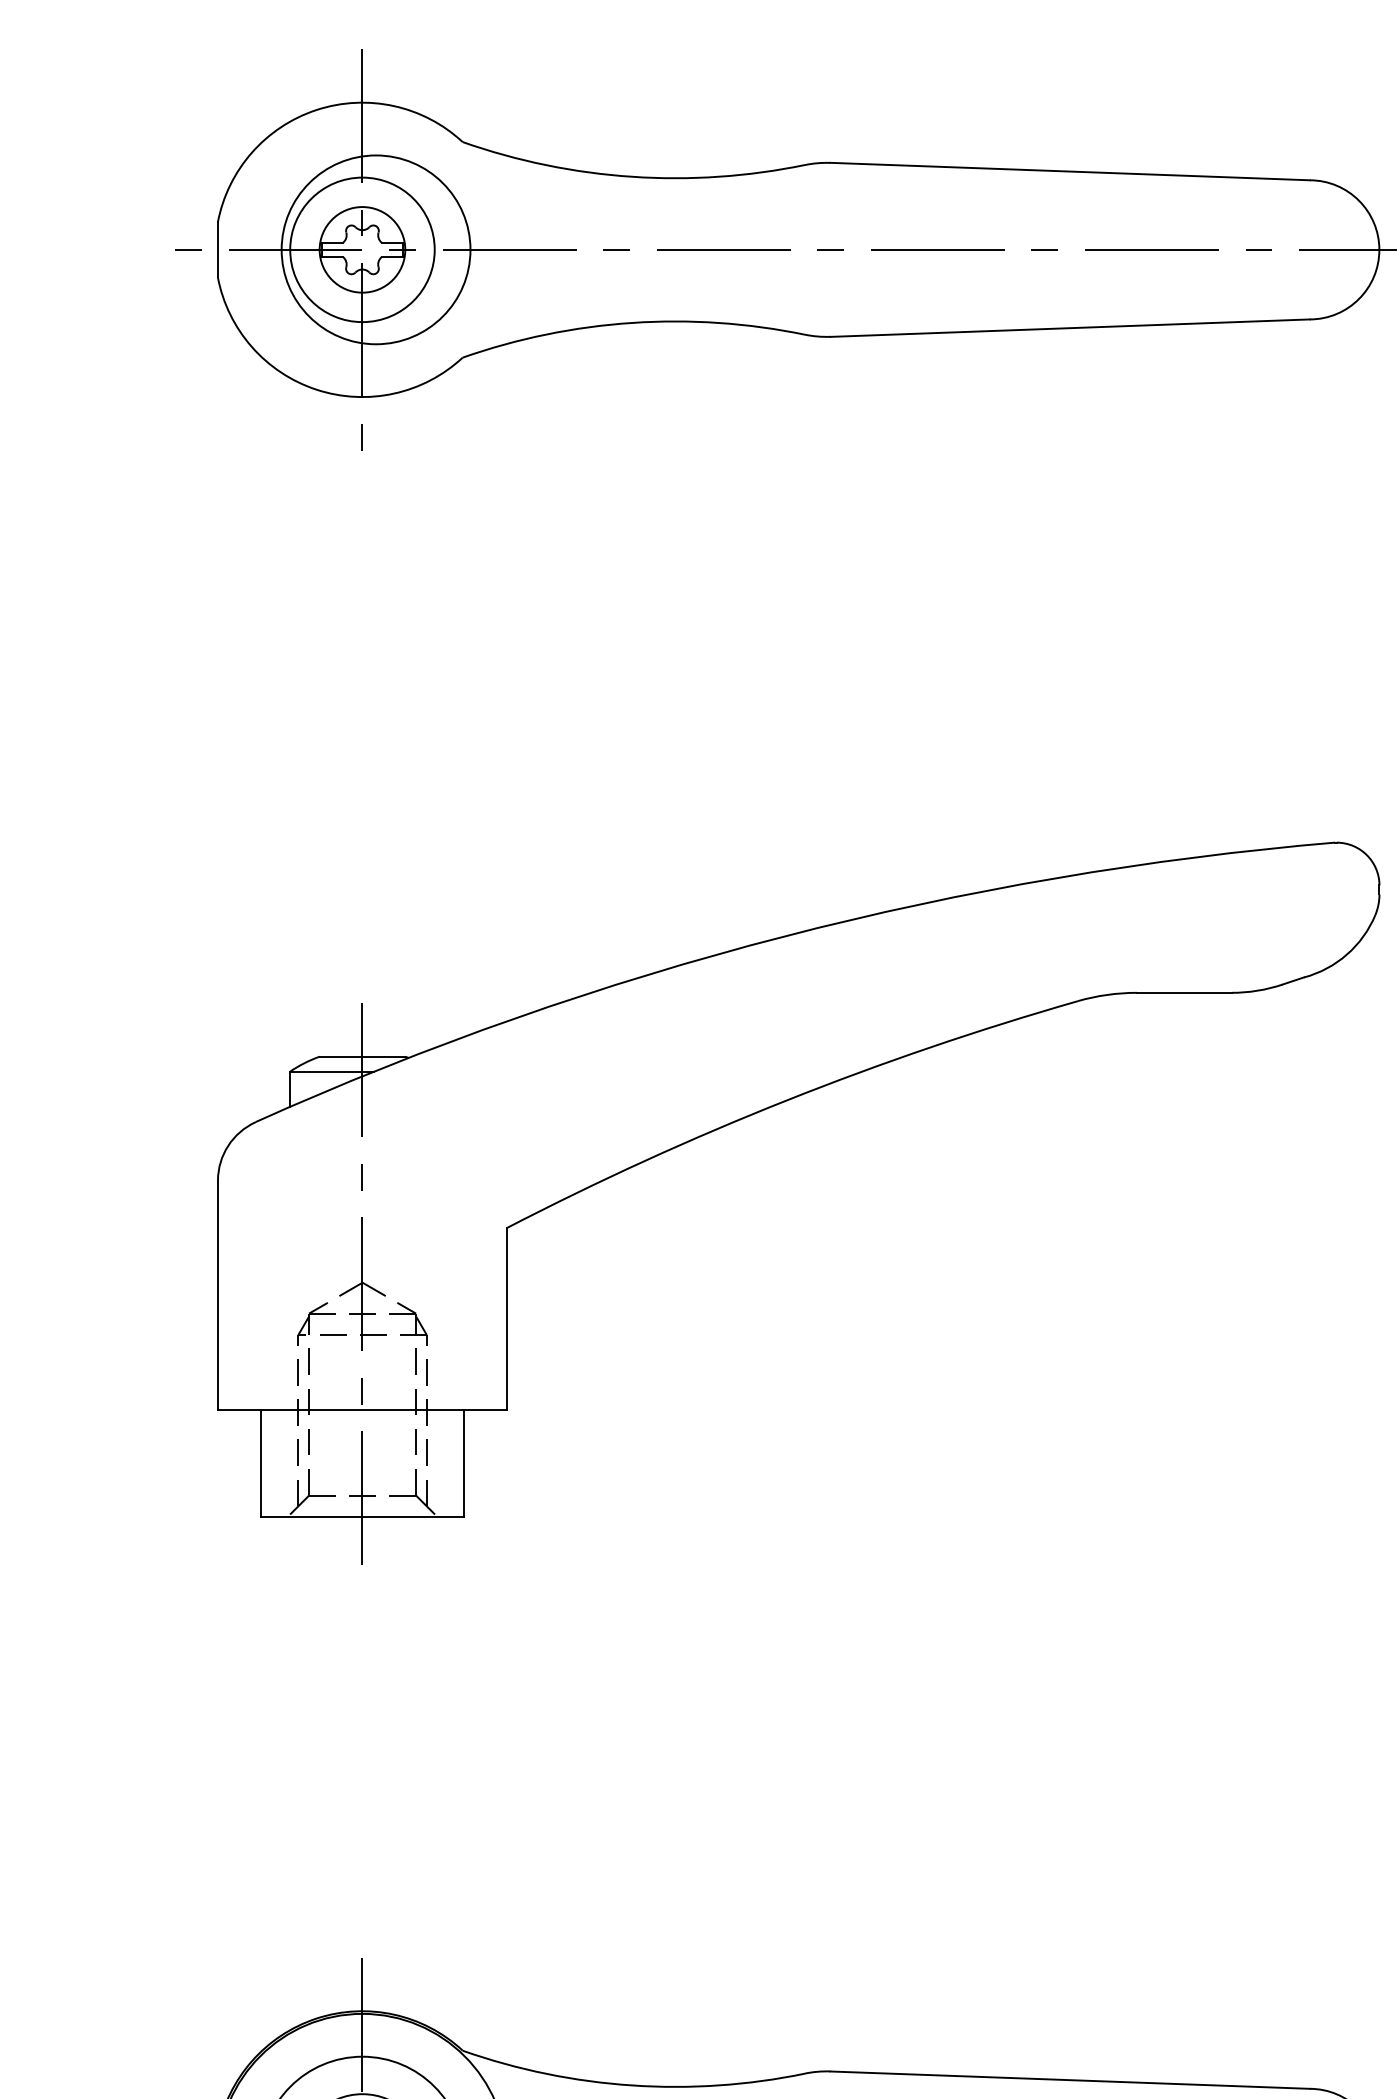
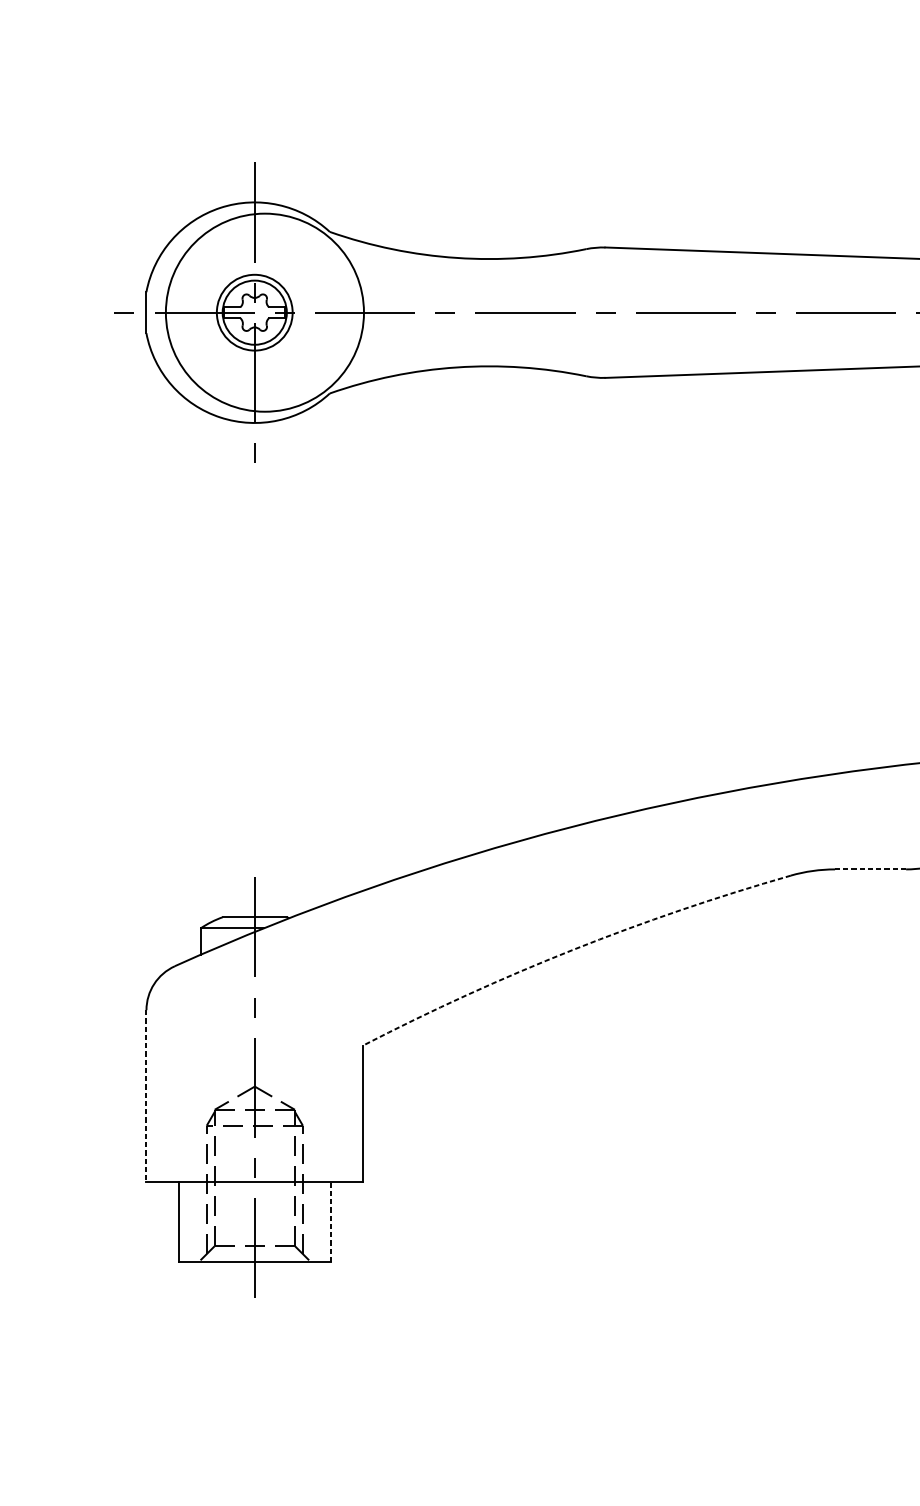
circle: (362, 249) -> (254, 312), size x0.7
circle: (375, 249) -> (264, 312), size x1.4
line: (1183, 992) -> (869, 869), solid -> dashed
arc: (786, 1100) -> (572, 950), solid -> dashed
line: (217, 1295) -> (146, 1096), solid -> dashed
line: (464, 1463) -> (331, 1222), solid -> dashed

